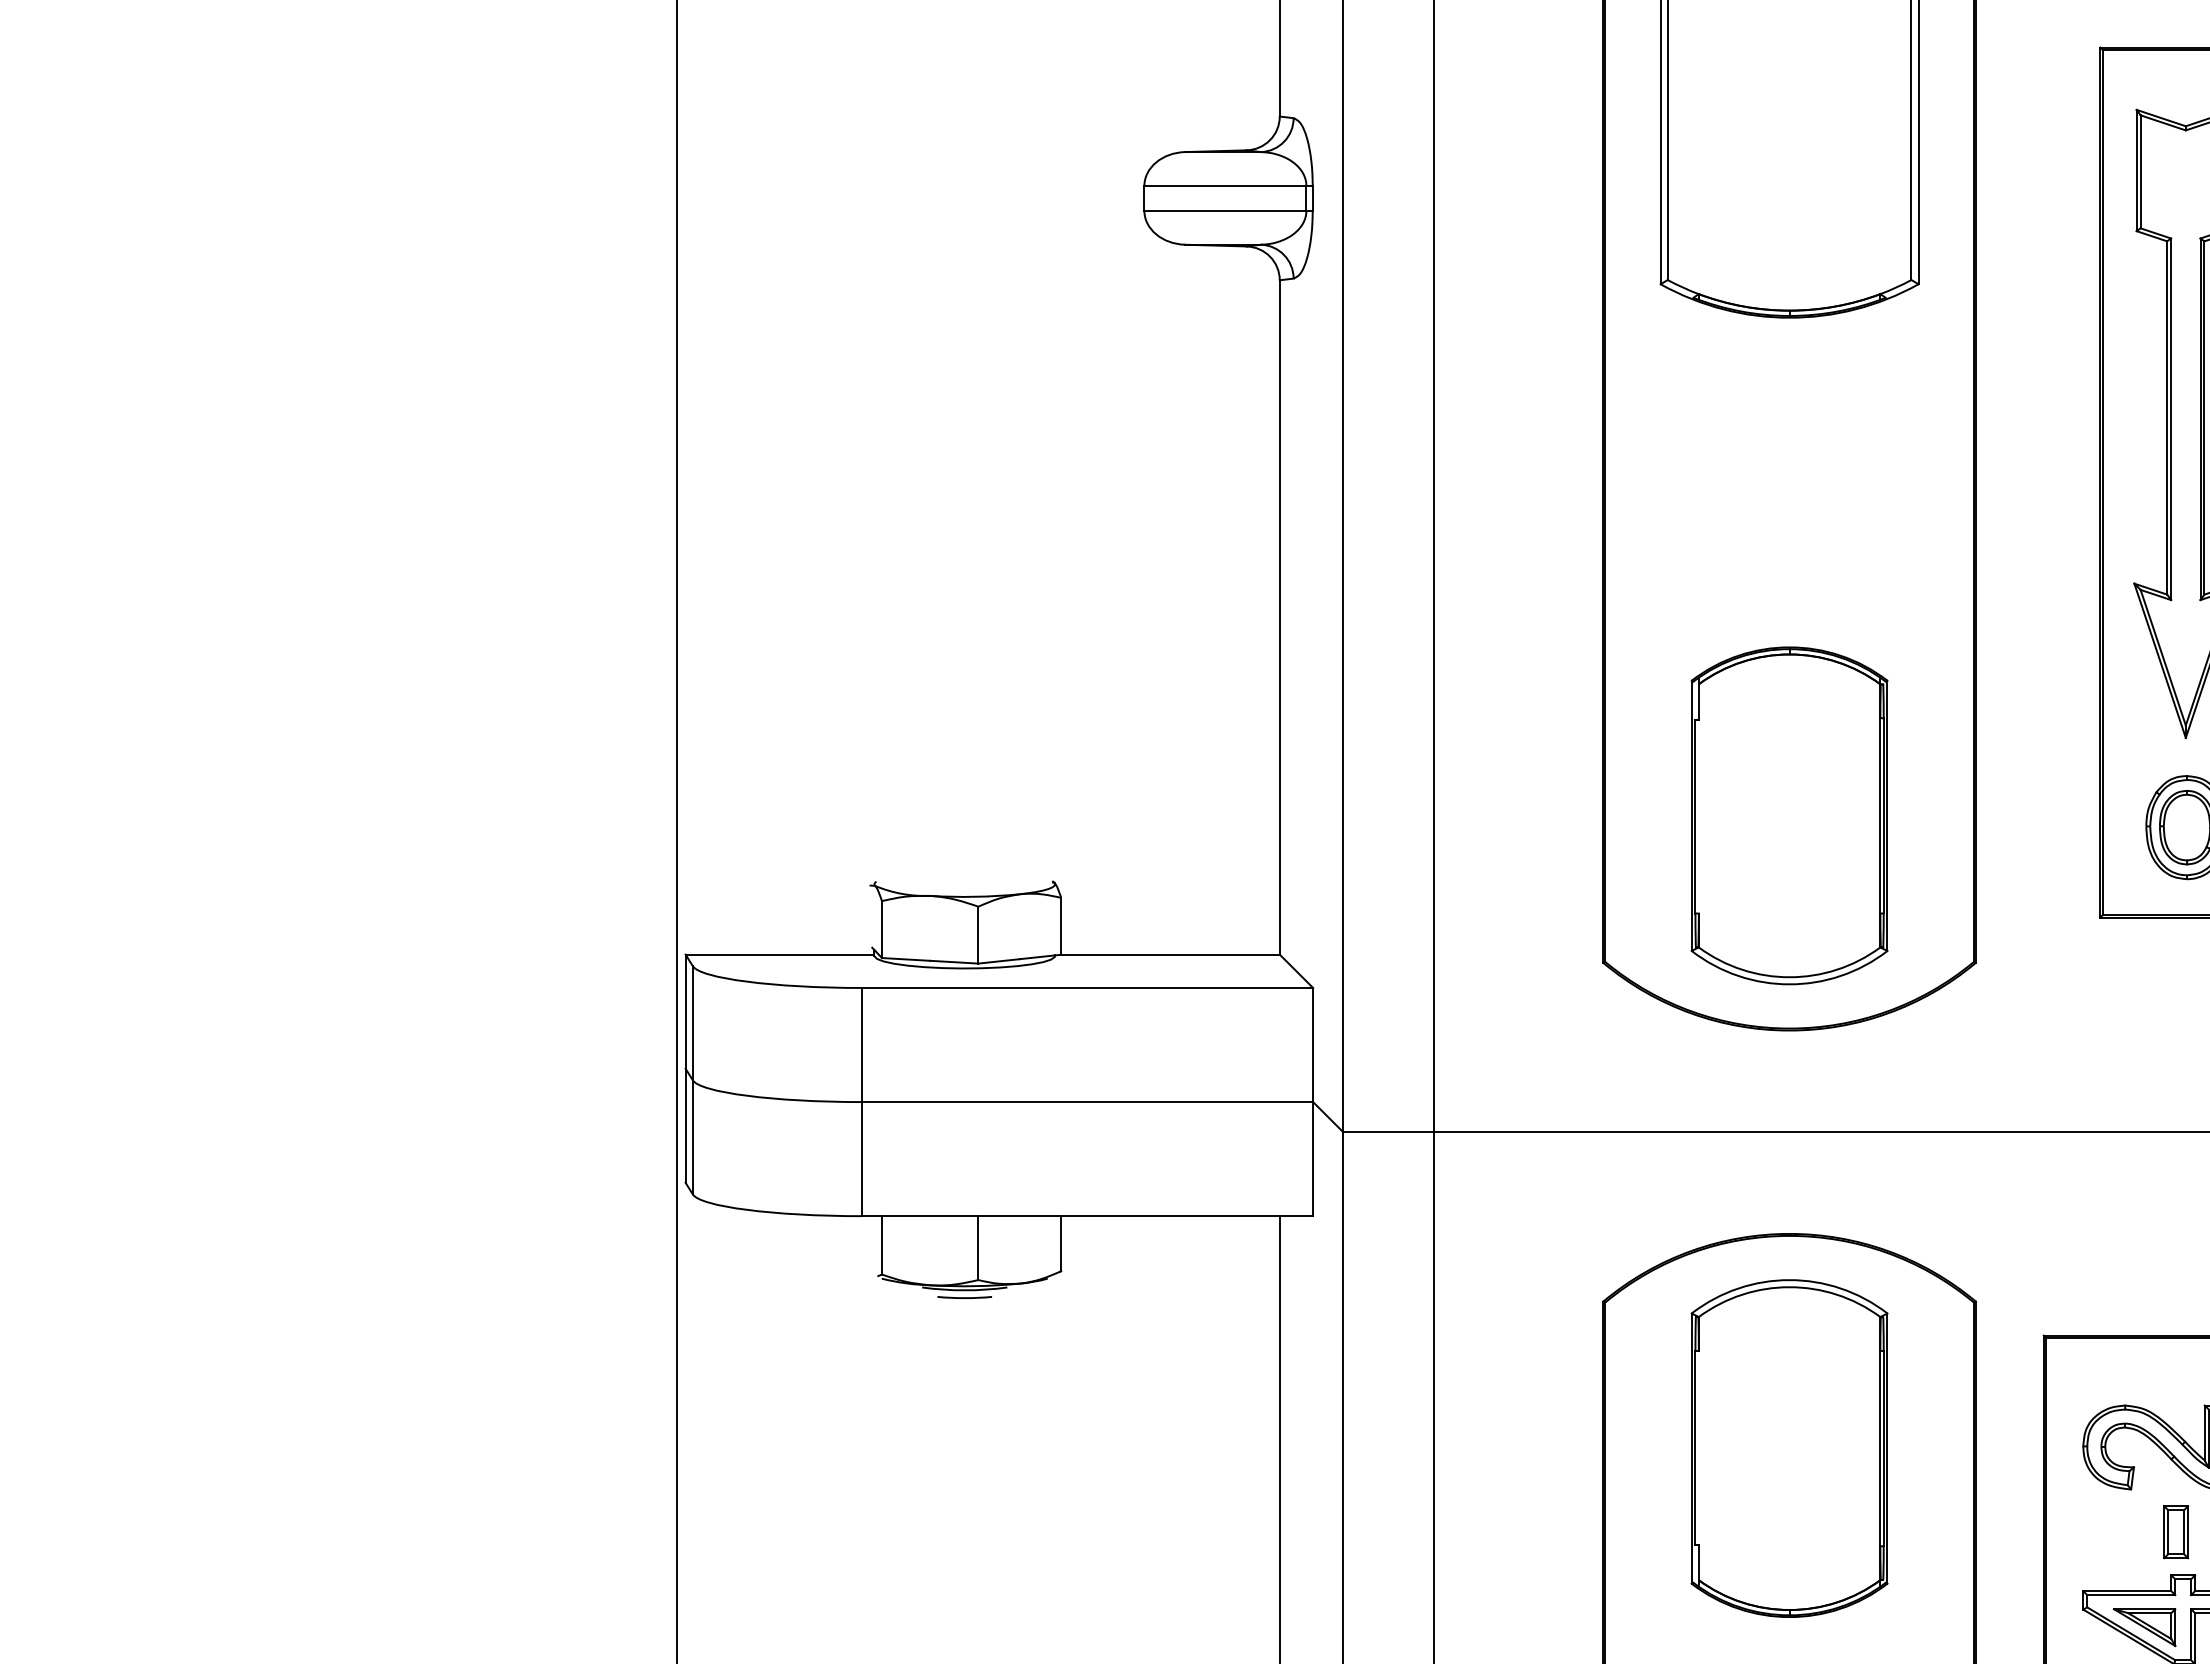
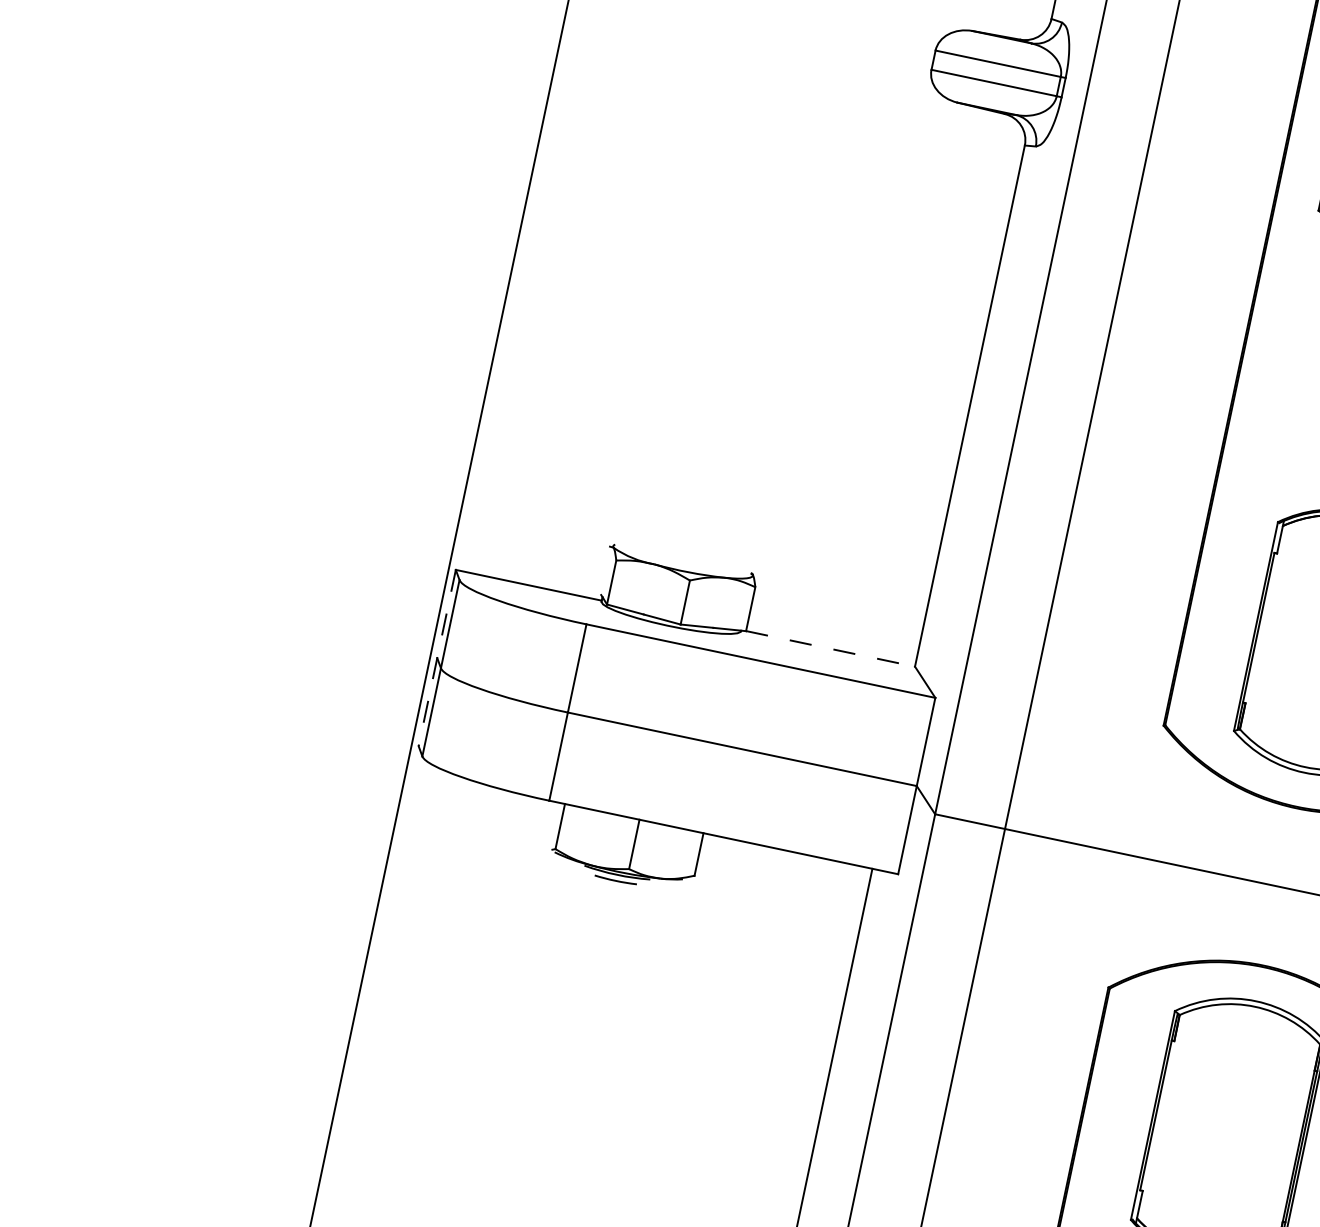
line: (1170, 954) -> (830, 648), solid -> dashed
line: (685, 1069) -> (437, 658), solid -> dashed

